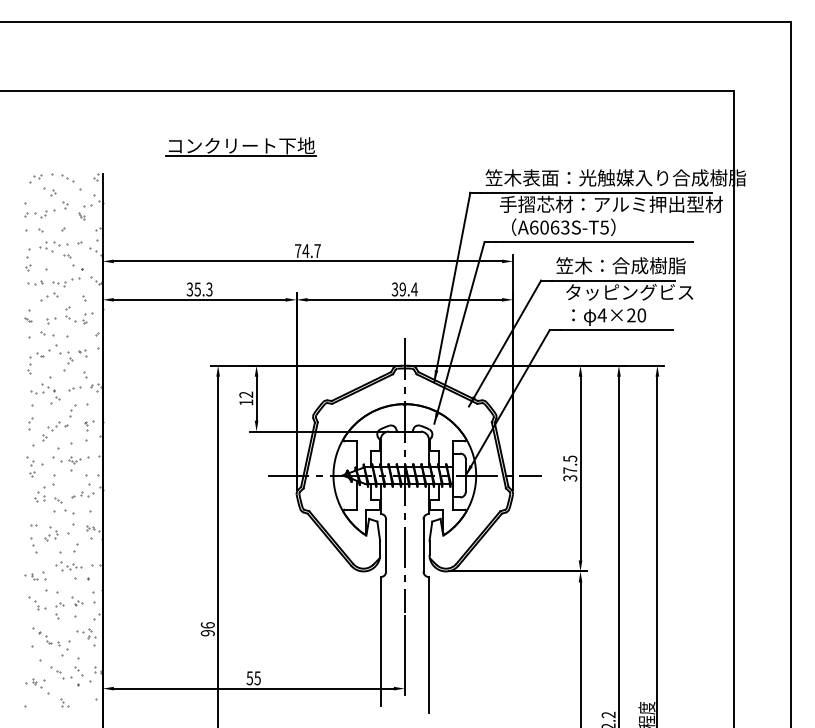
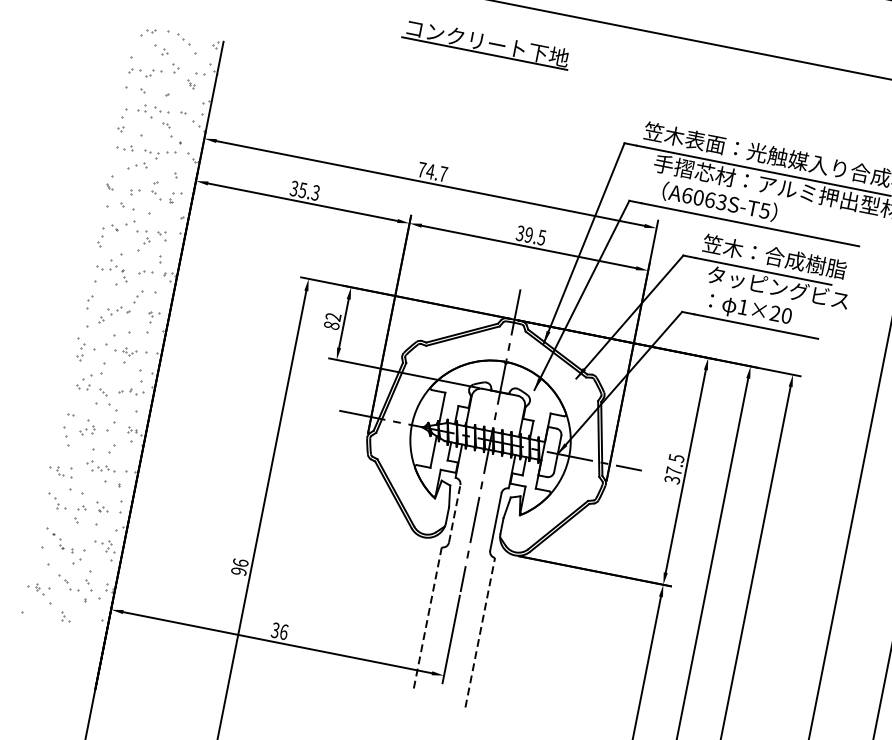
part: (240, 146) -> (486, 43), moved
text: (414, 289) -> (541, 237), 39.4 -> 39.5
text: (601, 315) -> (742, 307), 4×20 -> 1×20
text: (246, 402) -> (331, 325), 12 -> 82
line: (386, 545) -> (455, 513), solid -> dashed
line: (380, 641) -> (427, 618), solid -> dashed
line: (428, 644) -> (479, 632), solid -> dashed
text: (253, 678) -> (279, 631), 55 -> 36

